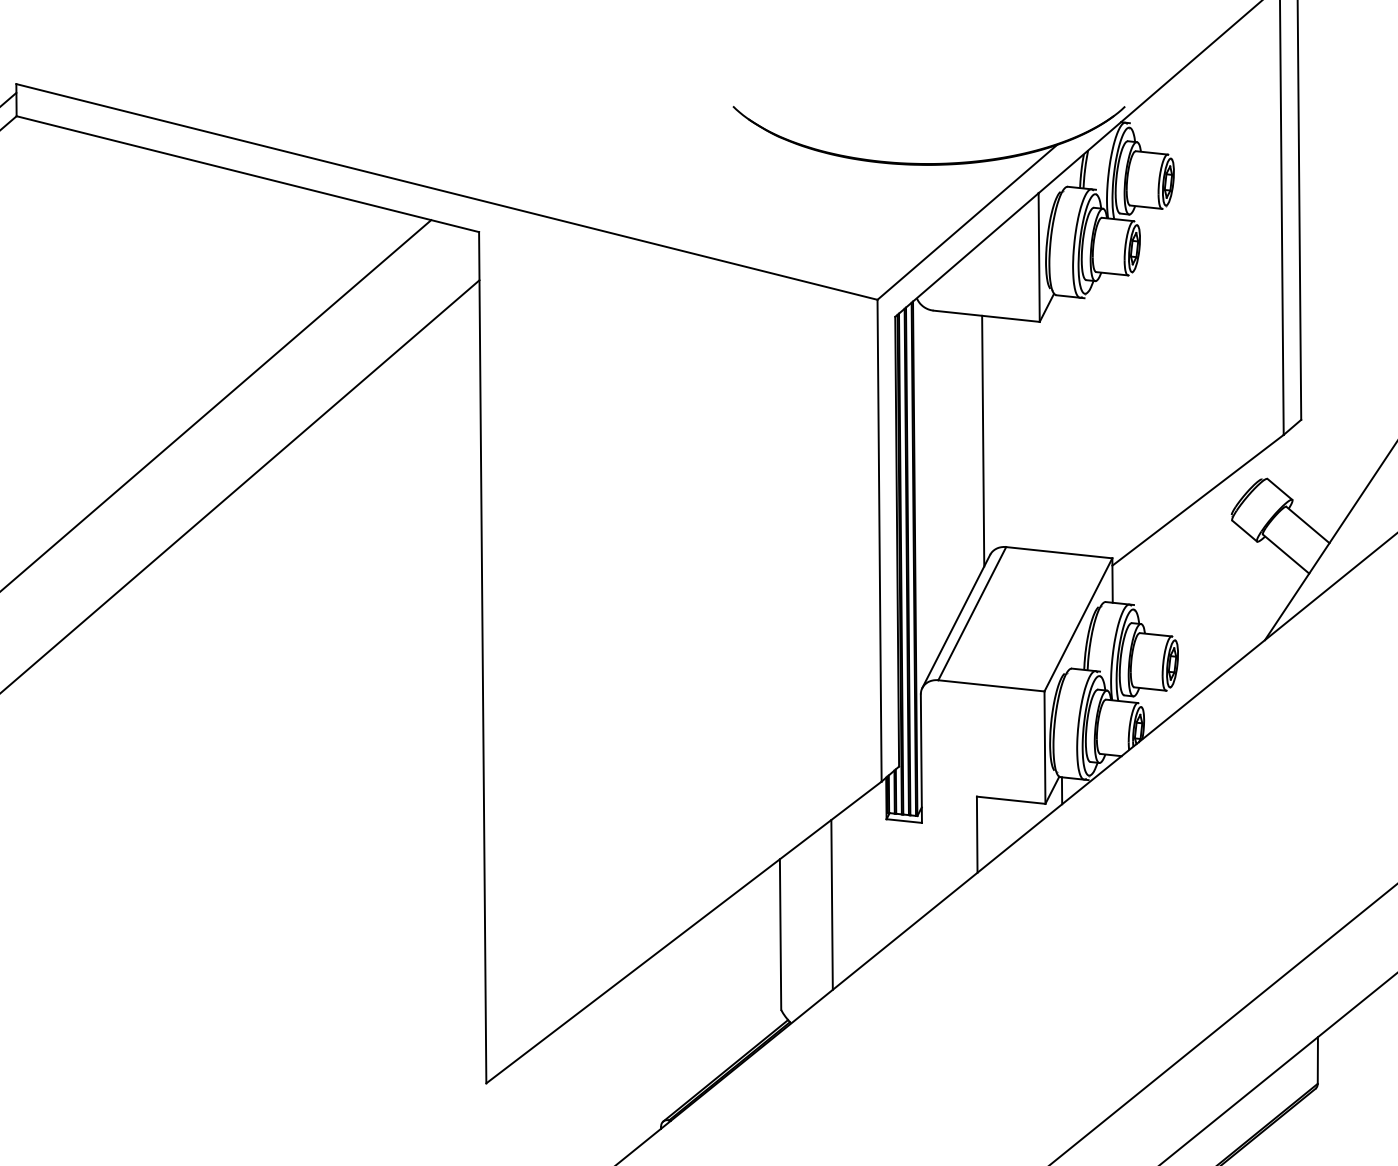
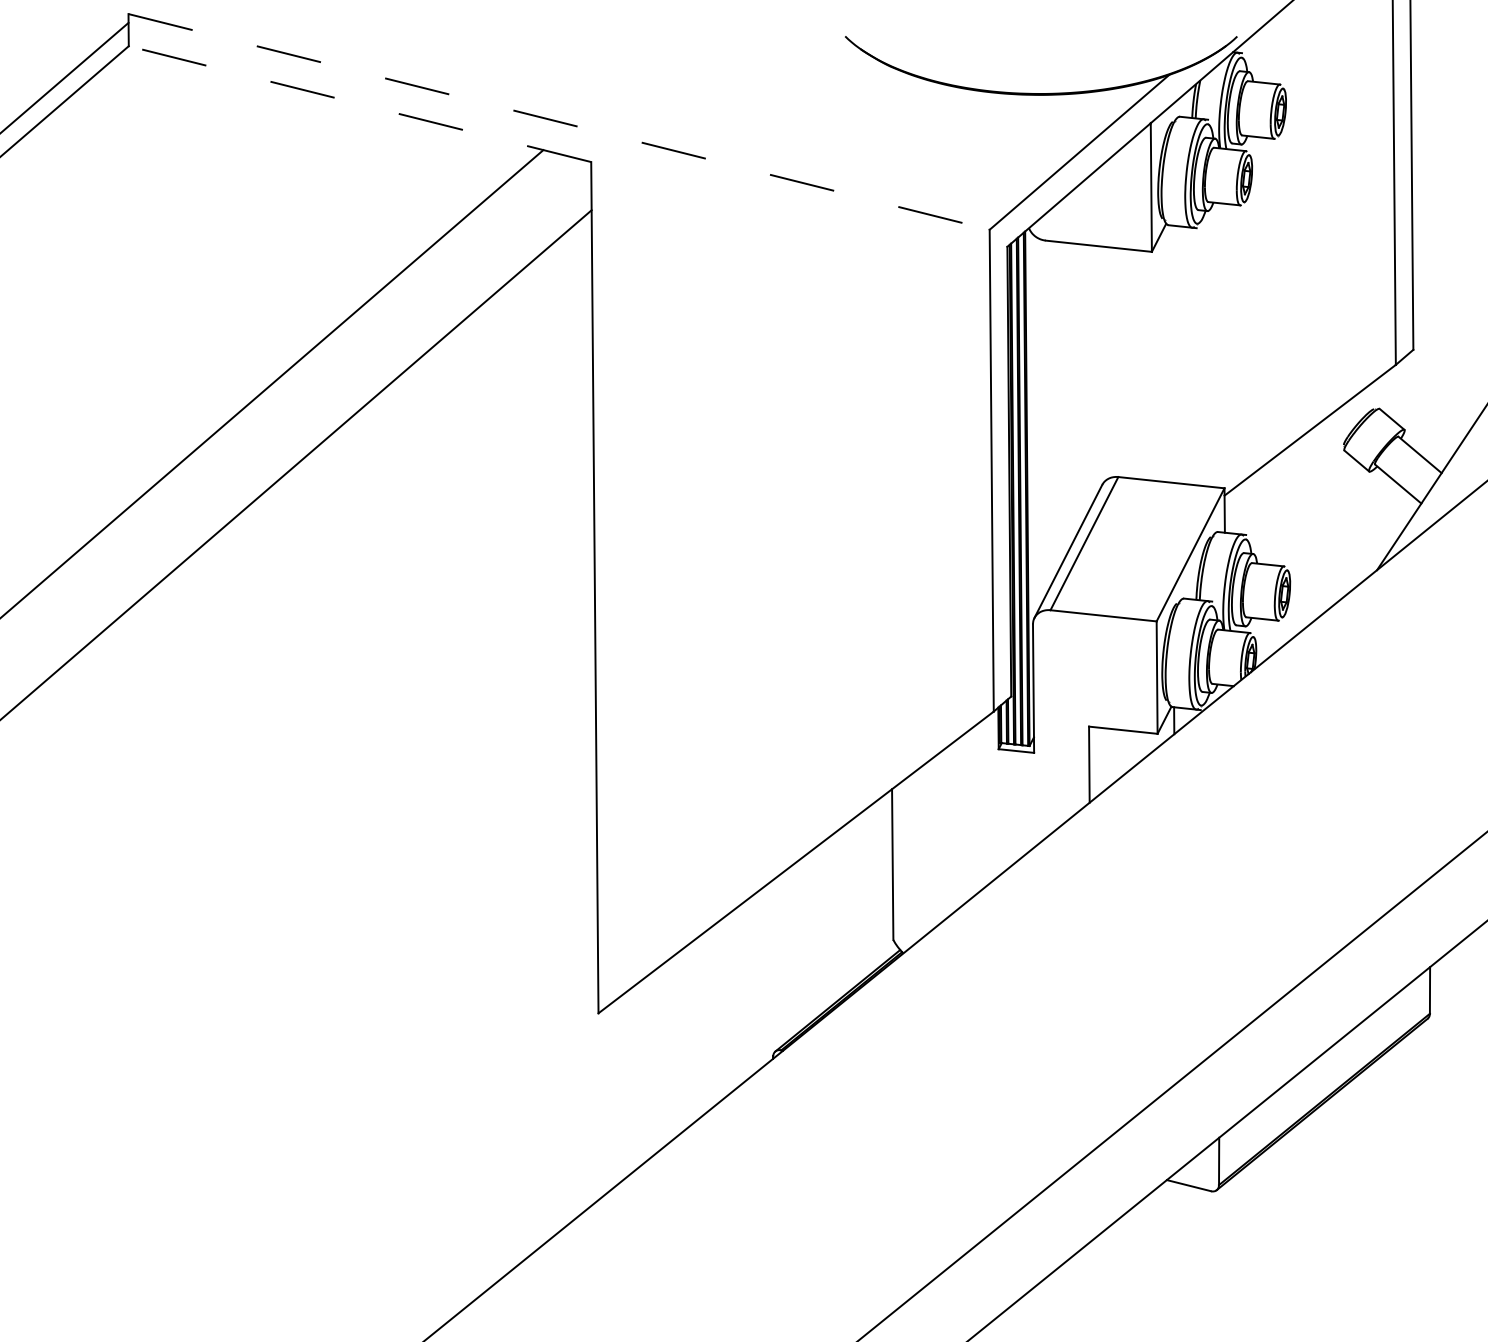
line: (247, 174) -> (359, 104), solid -> dashed
line: (447, 191) -> (559, 121), solid -> dashed
line: (983, 440) -> (1095, 370), removed
line: (831, 904) -> (943, 834), removed

